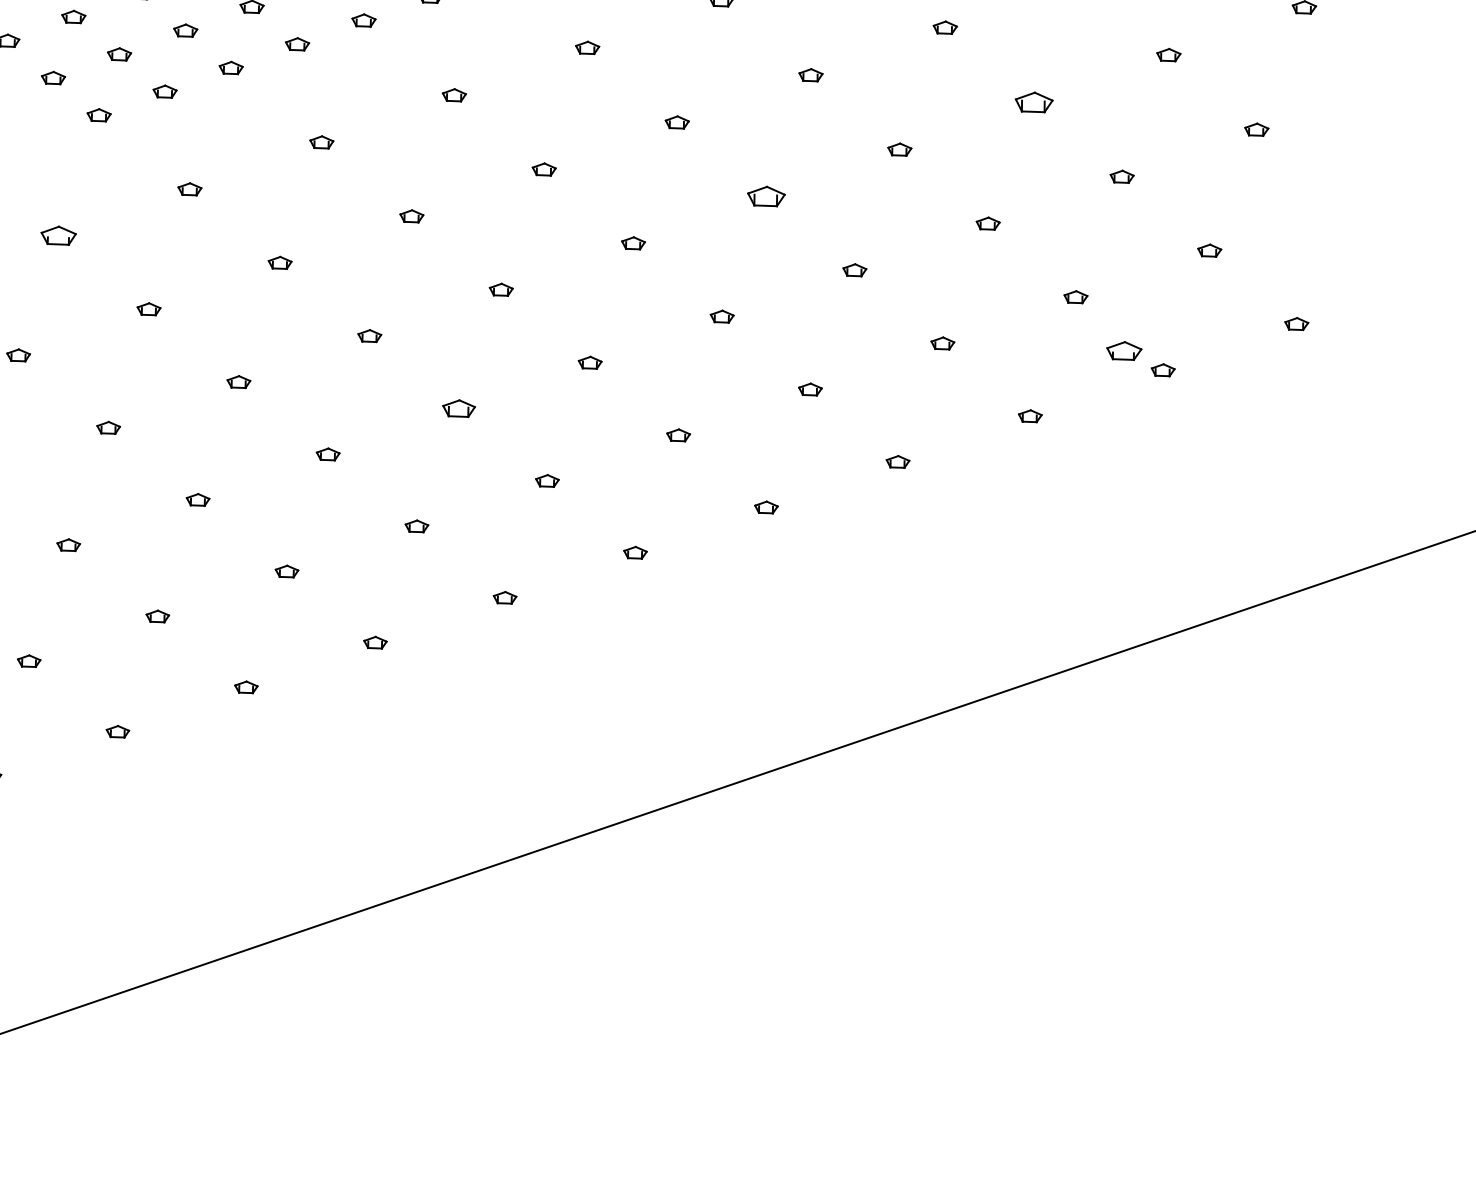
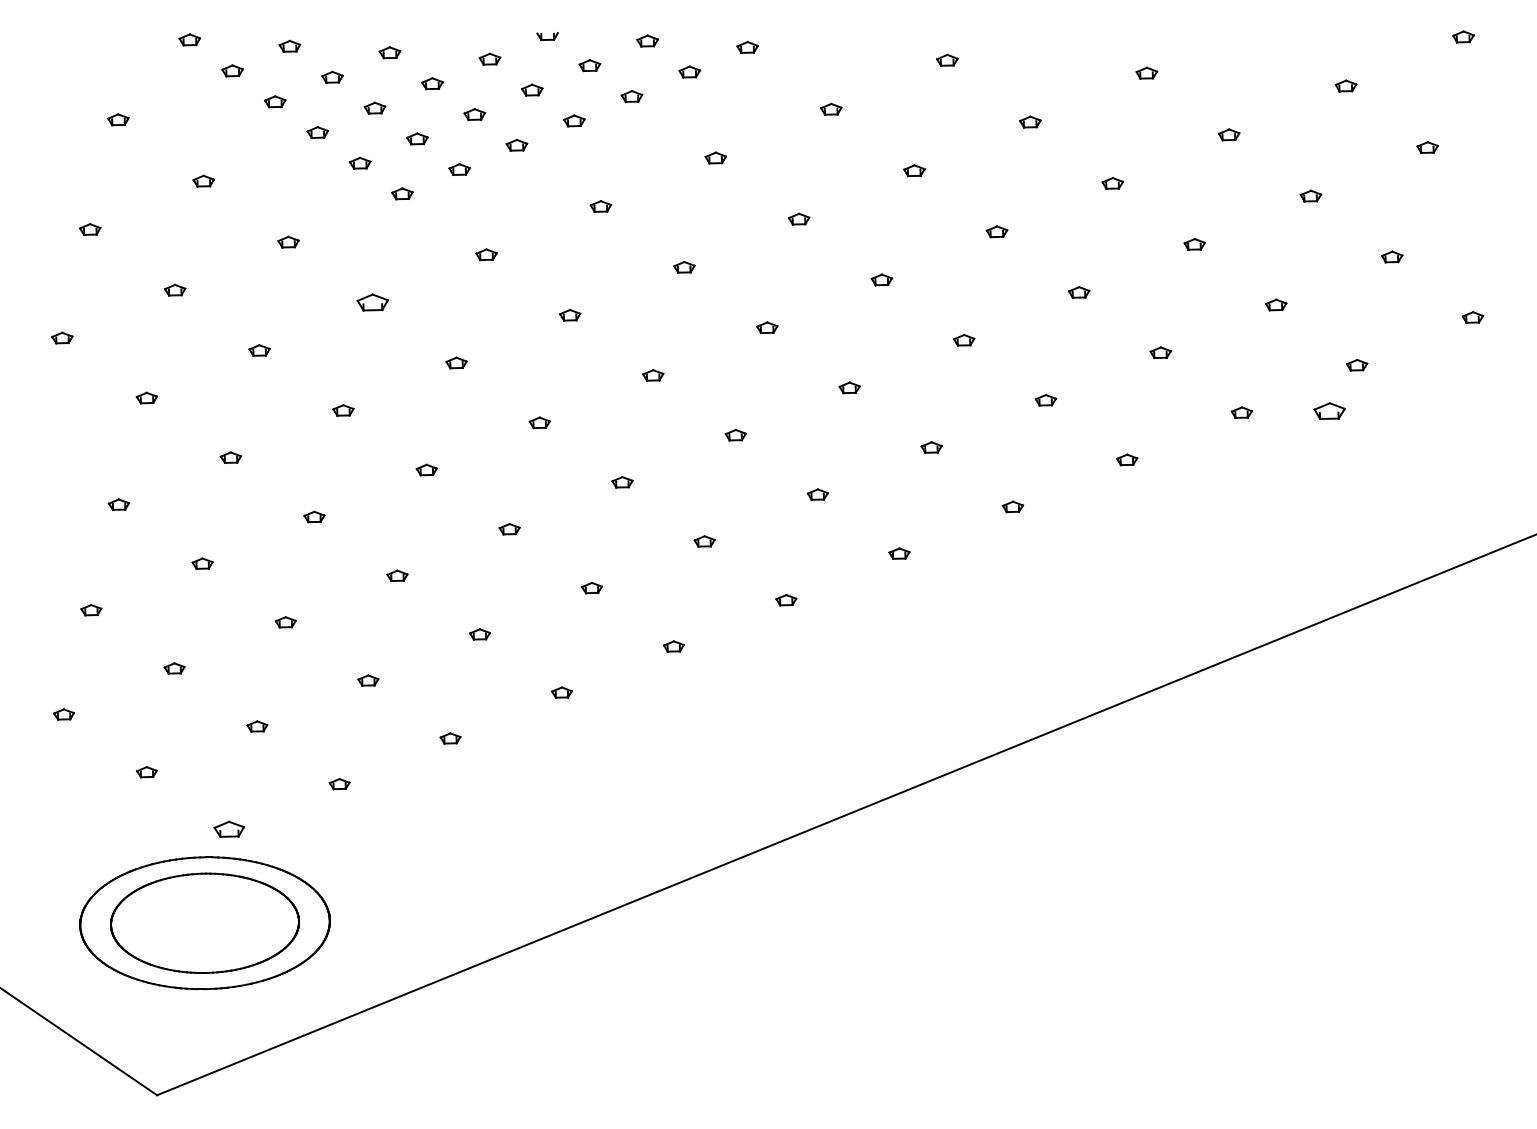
part: (1033, 102) -> (1228, 134), size x0.62
part: (765, 196) -> (996, 231), size x0.62
part: (1124, 350) -> (1329, 410), moved
part: (458, 409) -> (735, 435), size x0.71

